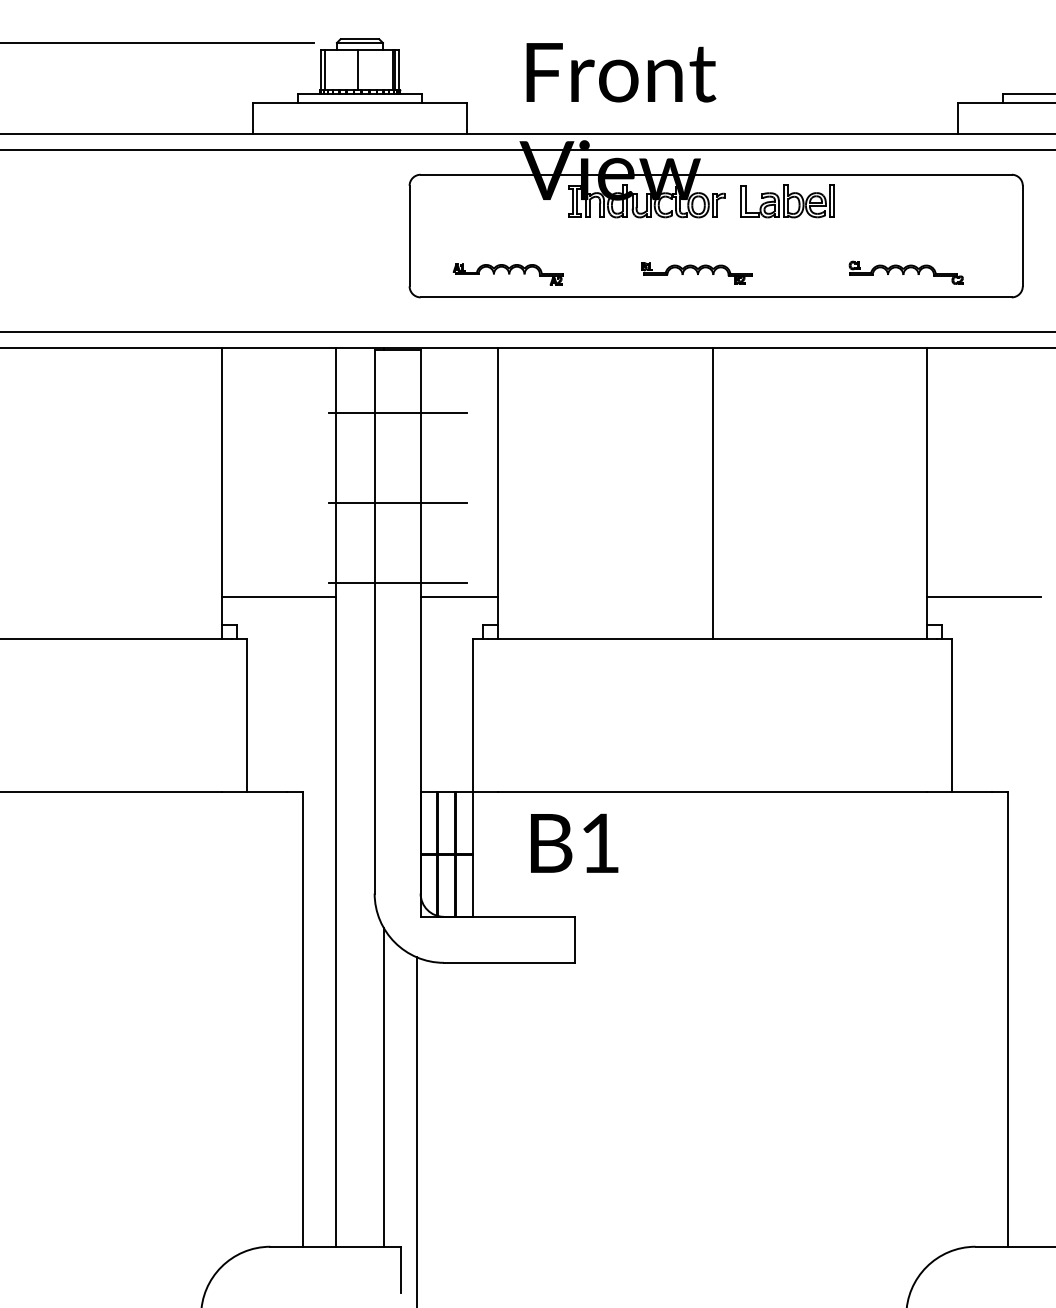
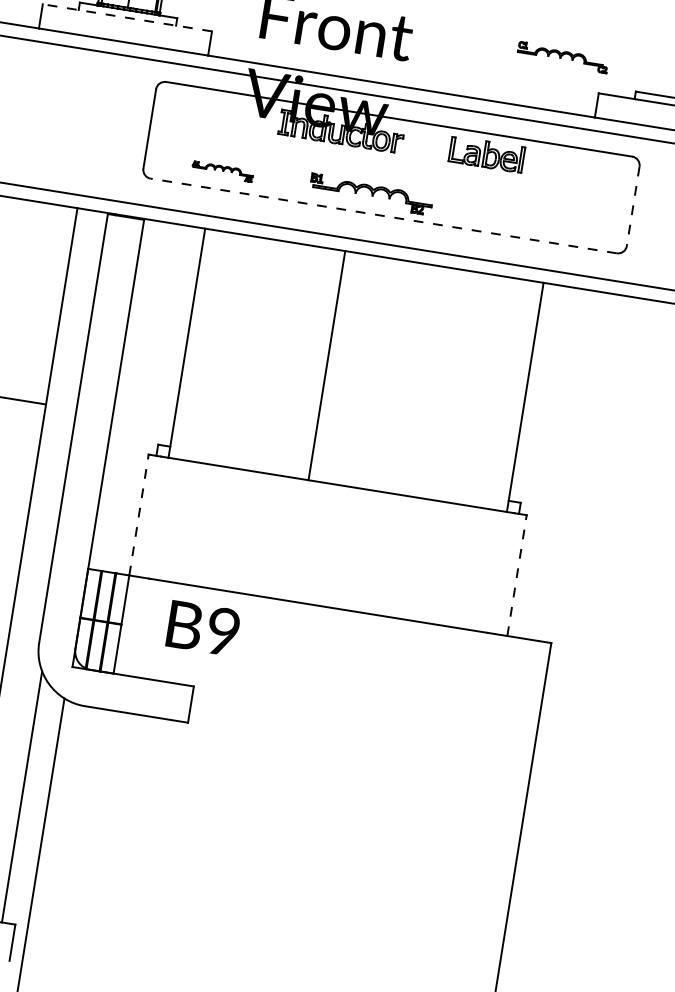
line: (359, 103) -> (127, 18), solid -> dashed
part: (787, 201) -> (486, 154), moved
line: (1022, 236) -> (632, 206), solid -> dashed
part: (905, 272) -> (562, 57), moved
part: (696, 273) -> (371, 194), size x1.4
part: (507, 274) -> (222, 171), size x0.7
line: (716, 297) -> (383, 216), solid -> dashed
line: (397, 413) -> (117, 267), removed
line: (712, 493) -> (326, 365), moved
line: (397, 502) -> (106, 337), removed
line: (397, 582) -> (96, 400), removed
line: (458, 597) -> (142, 420), removed
line: (984, 597) -> (557, 486), removed
line: (472, 715) -> (138, 514), solid -> dashed
line: (952, 715) -> (517, 575), solid -> dashed
text: (599, 842) -> (222, 630), B1 -> B9

